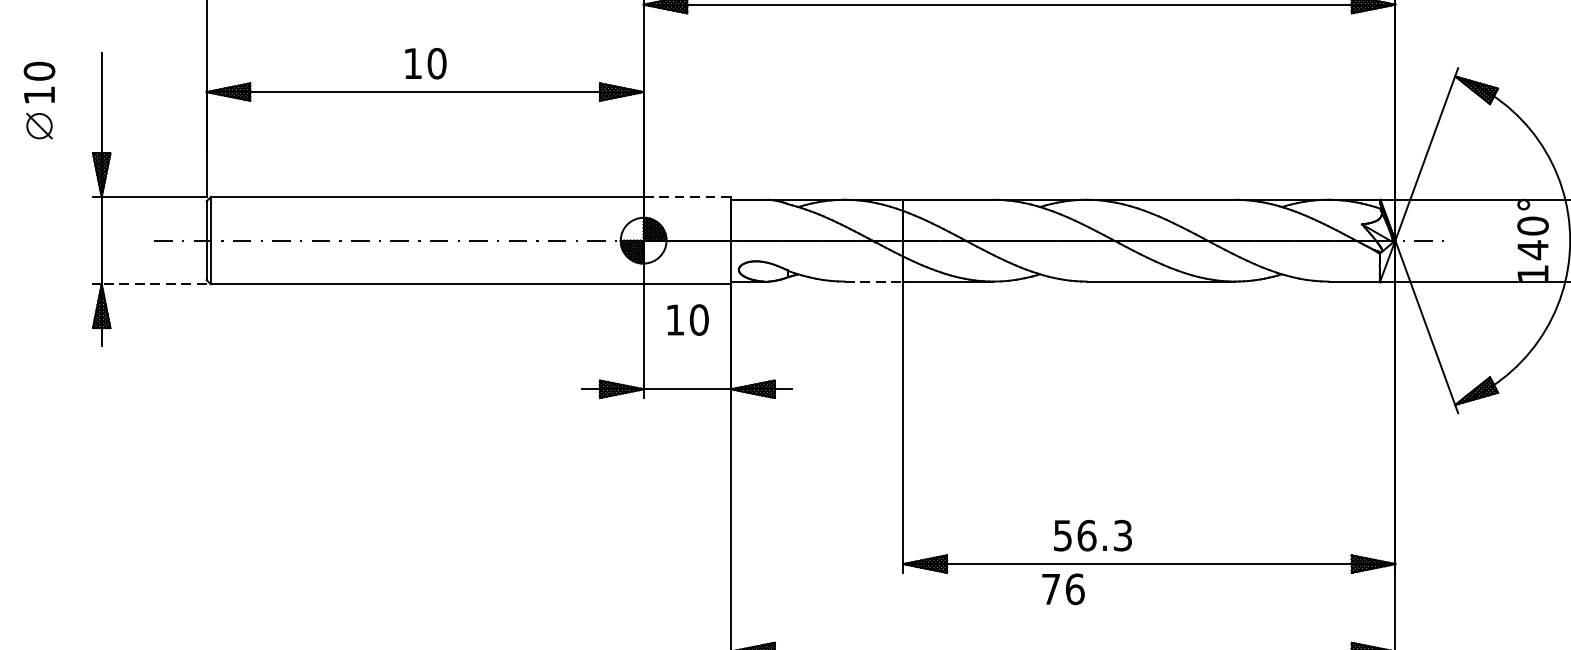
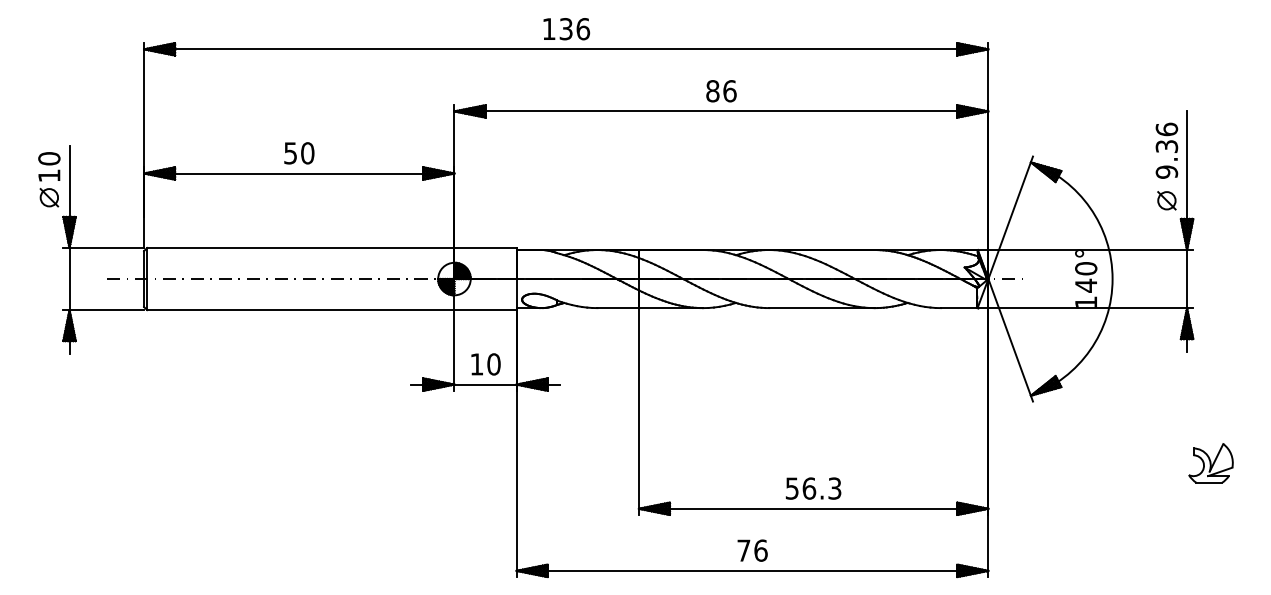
text: (412, 63) -> (290, 153), 10 -> 50
part: (39, 100) -> (49, 179), moved
line: (688, 197) -> (486, 248), dashed -> solid
line: (874, 282) -> (618, 308), dashed -> solid
line: (153, 284) -> (106, 310), dashed -> solid
text: (687, 320) -> (485, 364), moved
text: (1092, 535) -> (813, 488), moved
text: (1063, 589) -> (752, 550), moved

